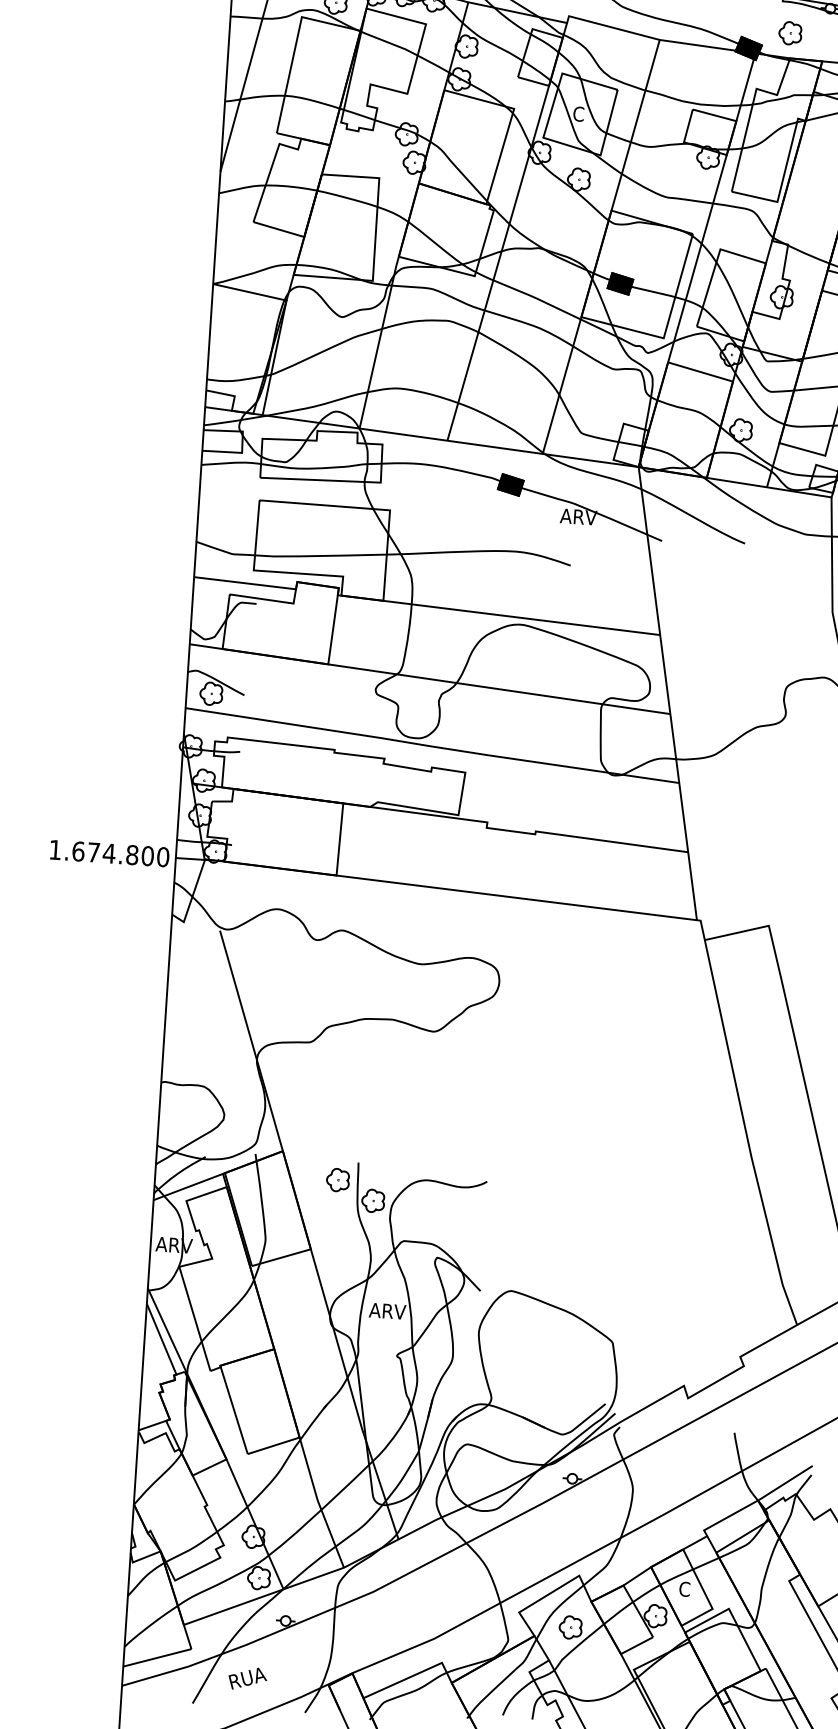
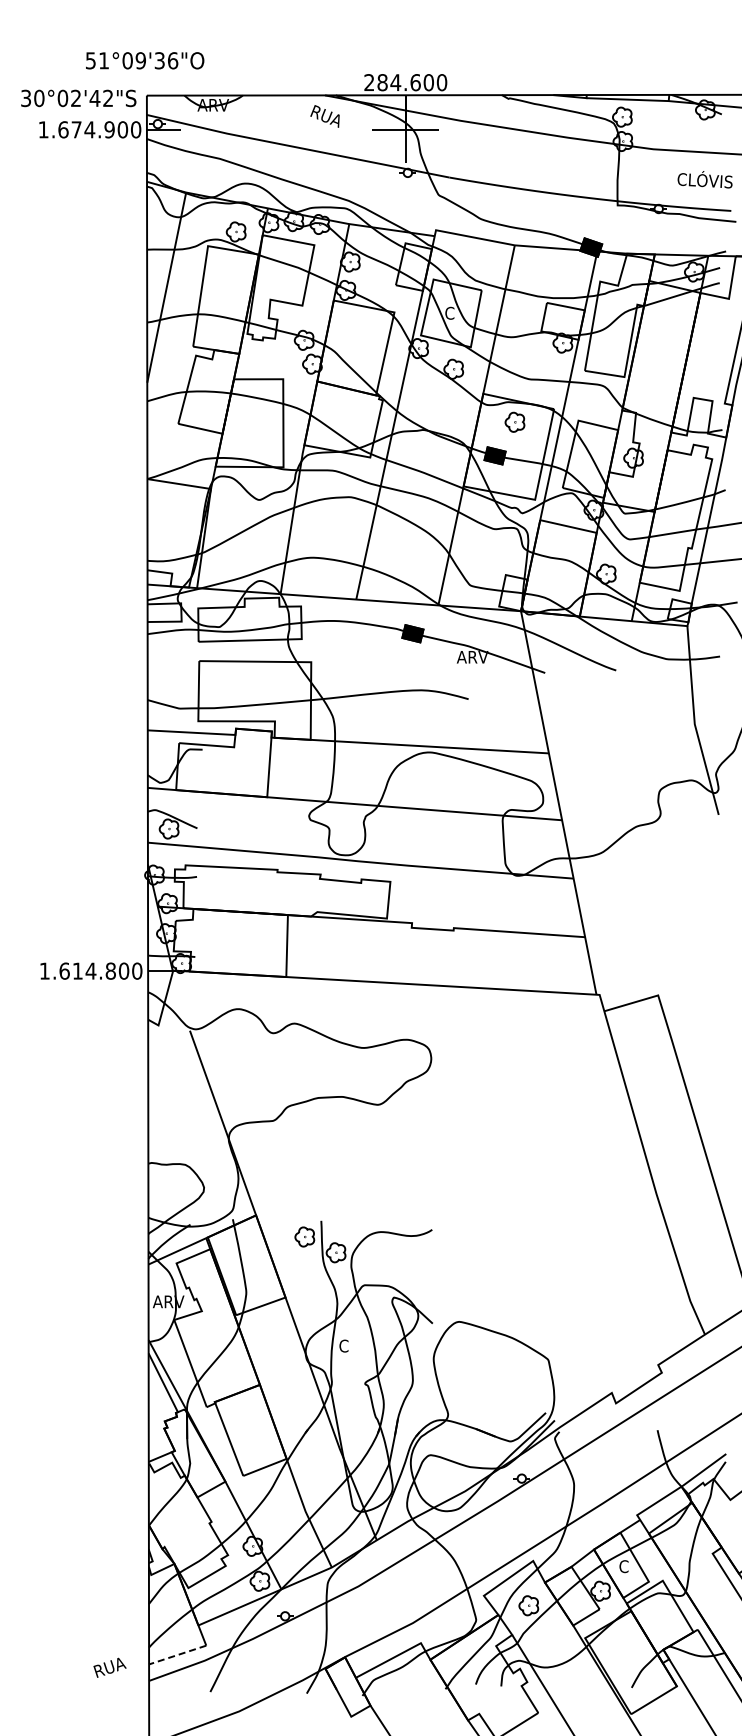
part: (789, 32) -> (514, 421), moved
text: (93, 851) -> (77, 970), 1.674.800 -> 1.614.800
text: (387, 1310) -> (354, 1345), ARV -> C
line: (157, 1658) -> (177, 1655), solid -> dashed
text: (247, 1678) -> (109, 1667), moved

